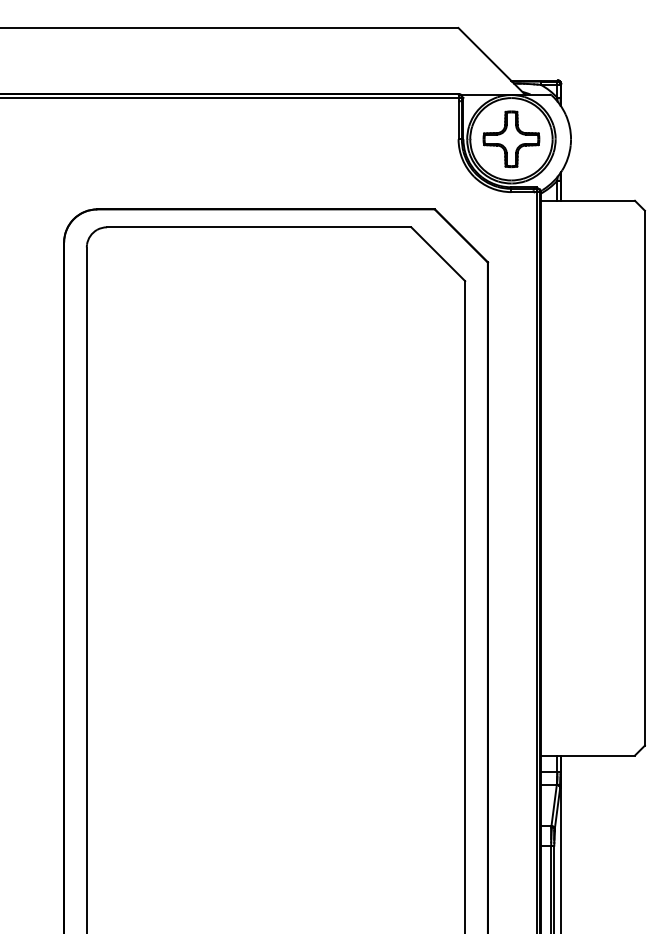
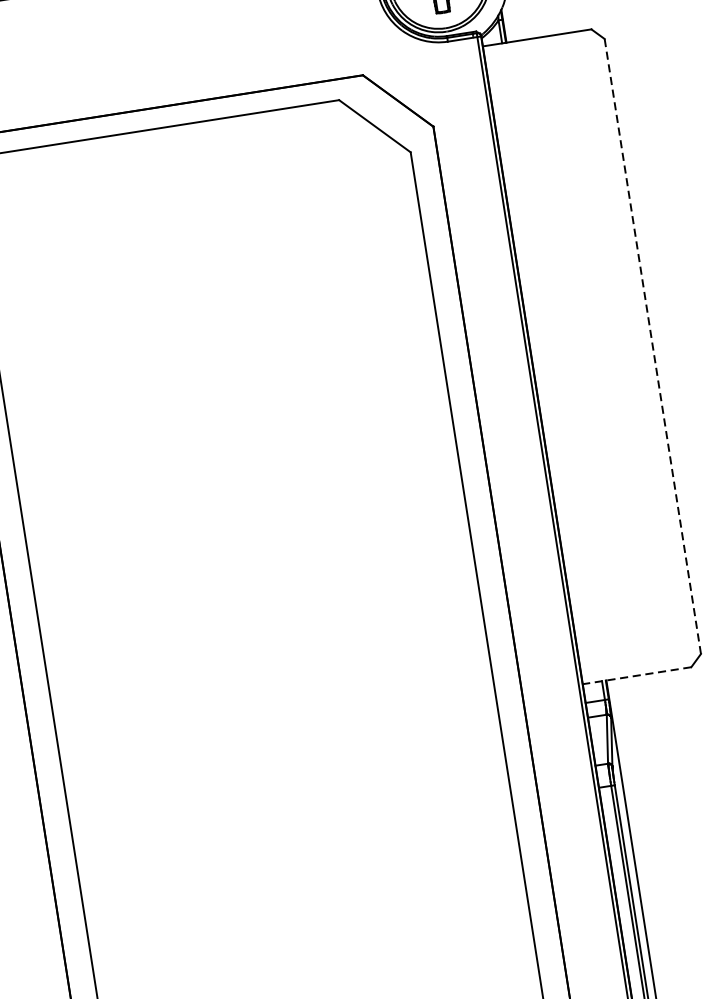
line: (644, 478) -> (652, 346), solid -> dashed
line: (587, 755) -> (636, 675), solid -> dashed

